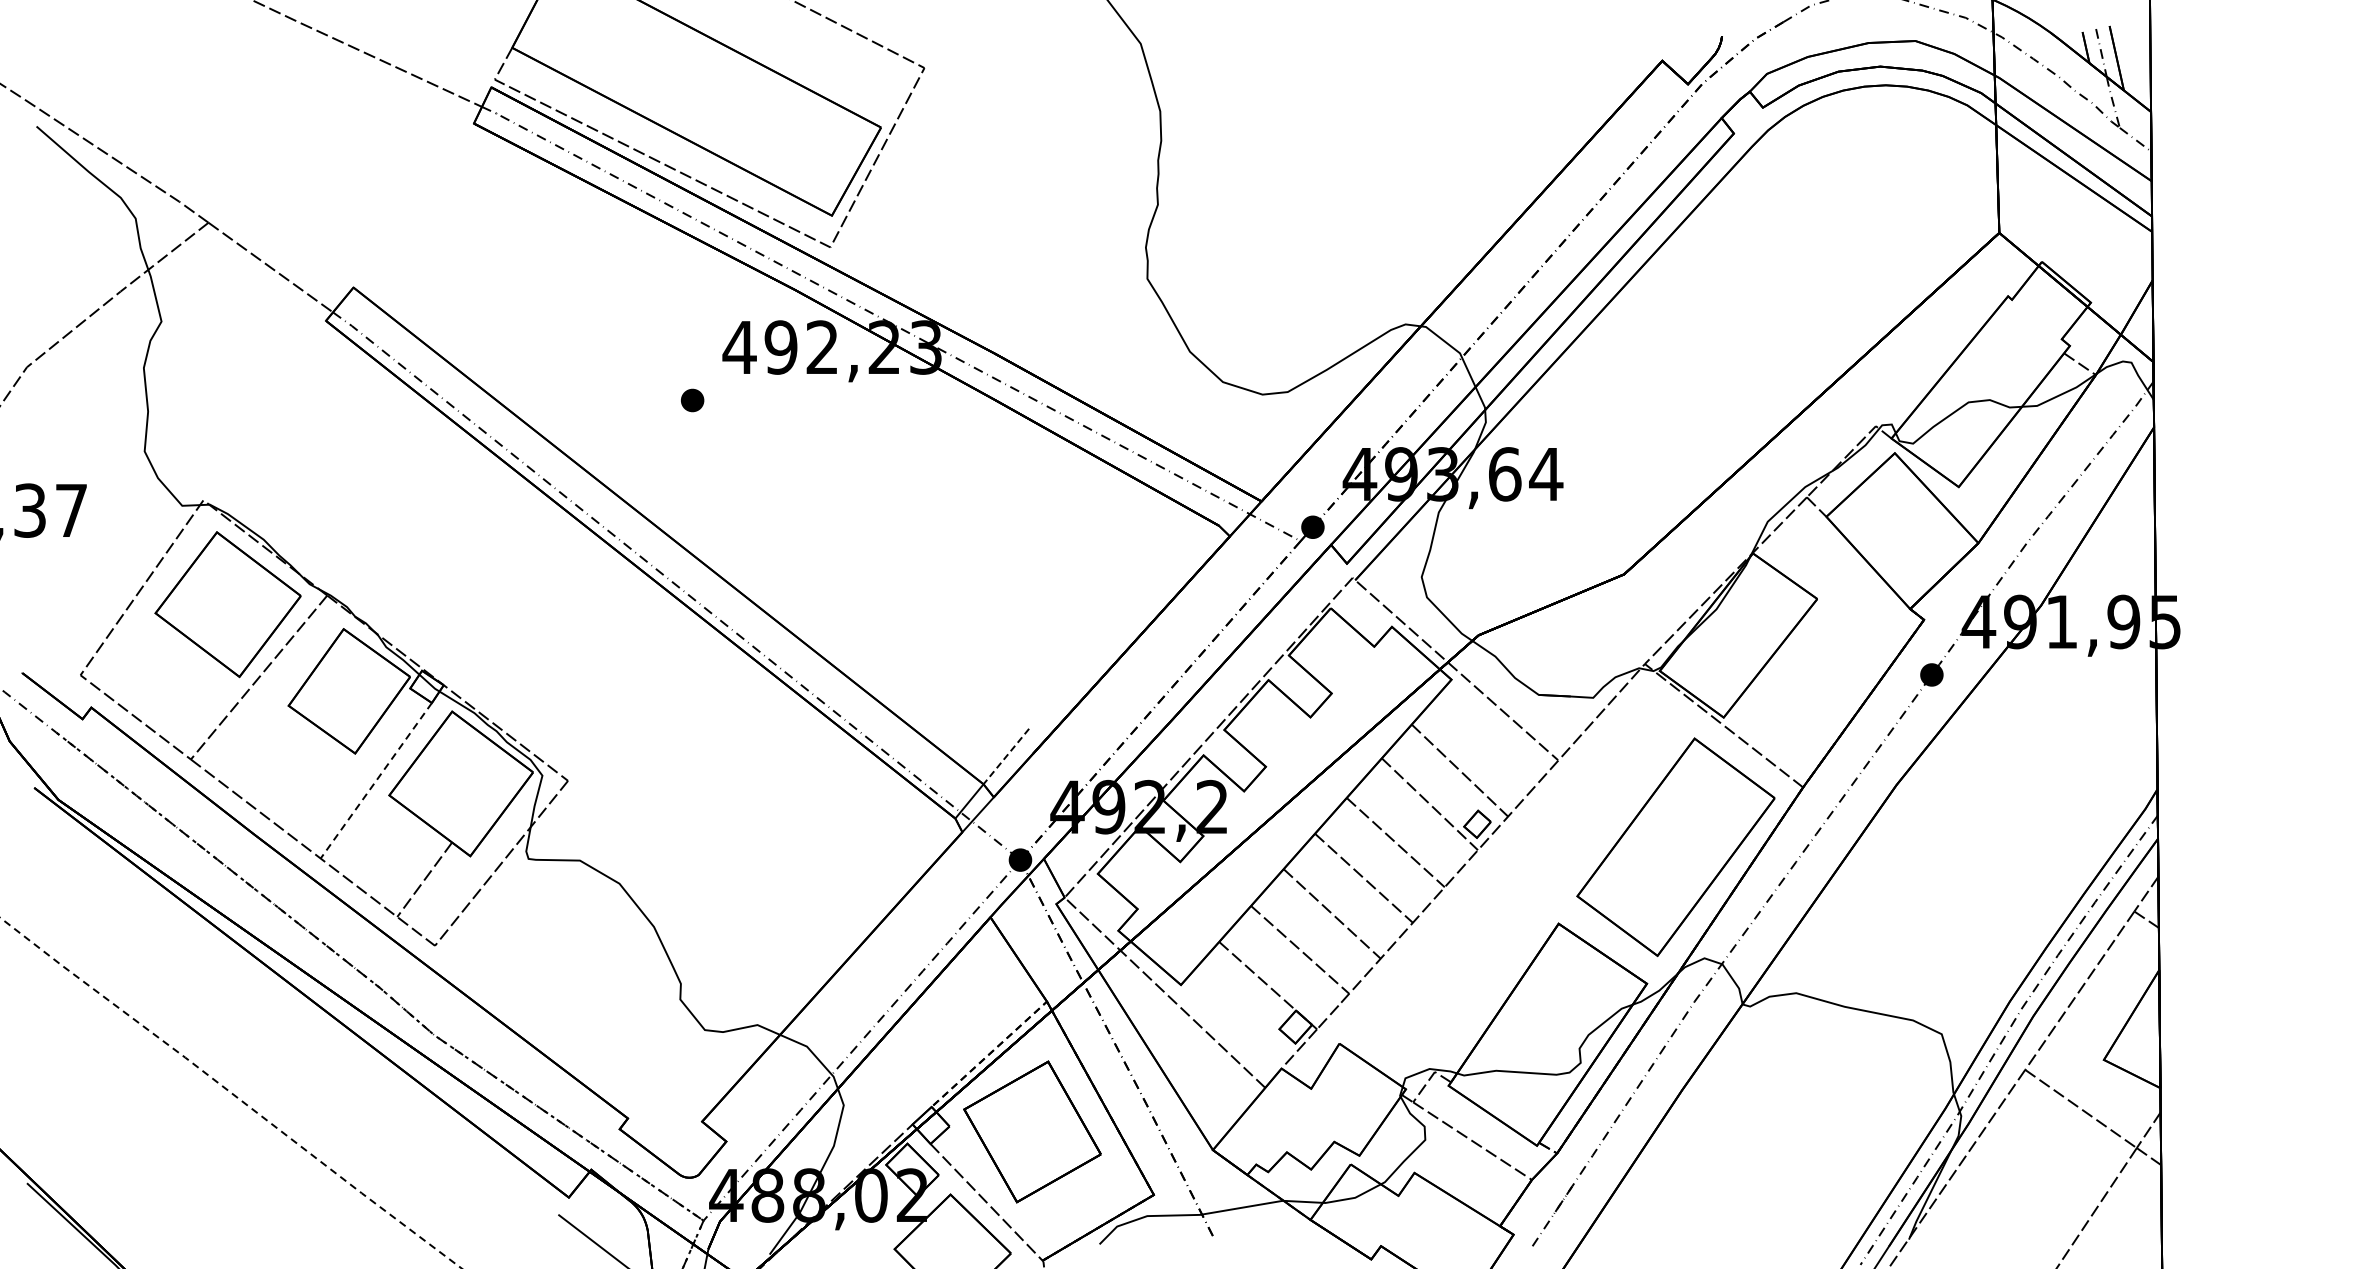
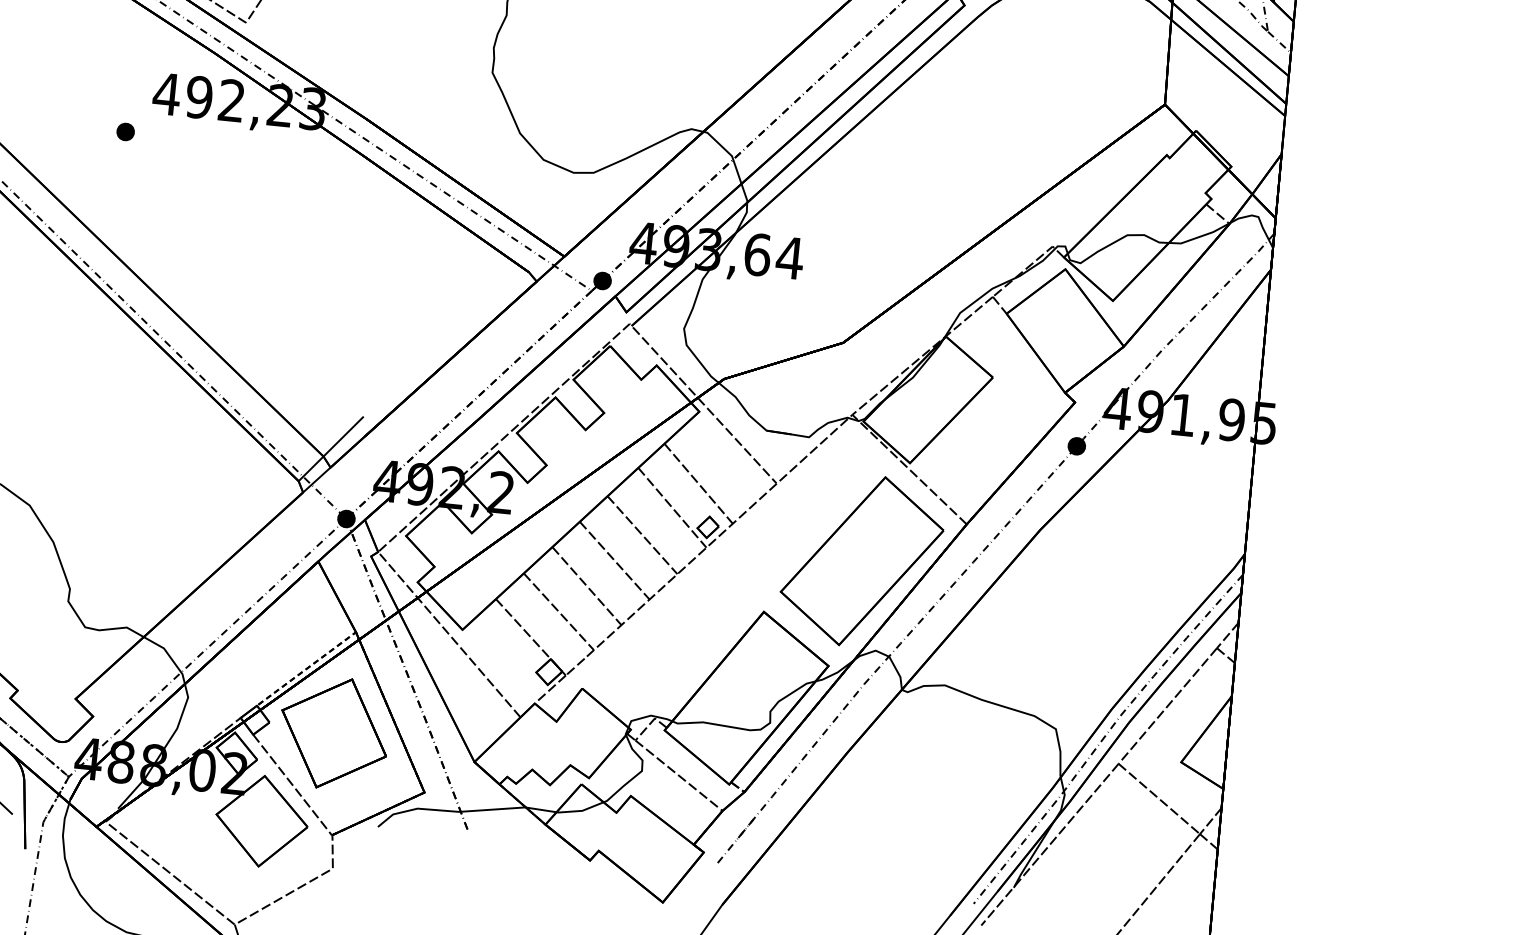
line: (1006, 756) -> (343, 436), dashed -> solid

